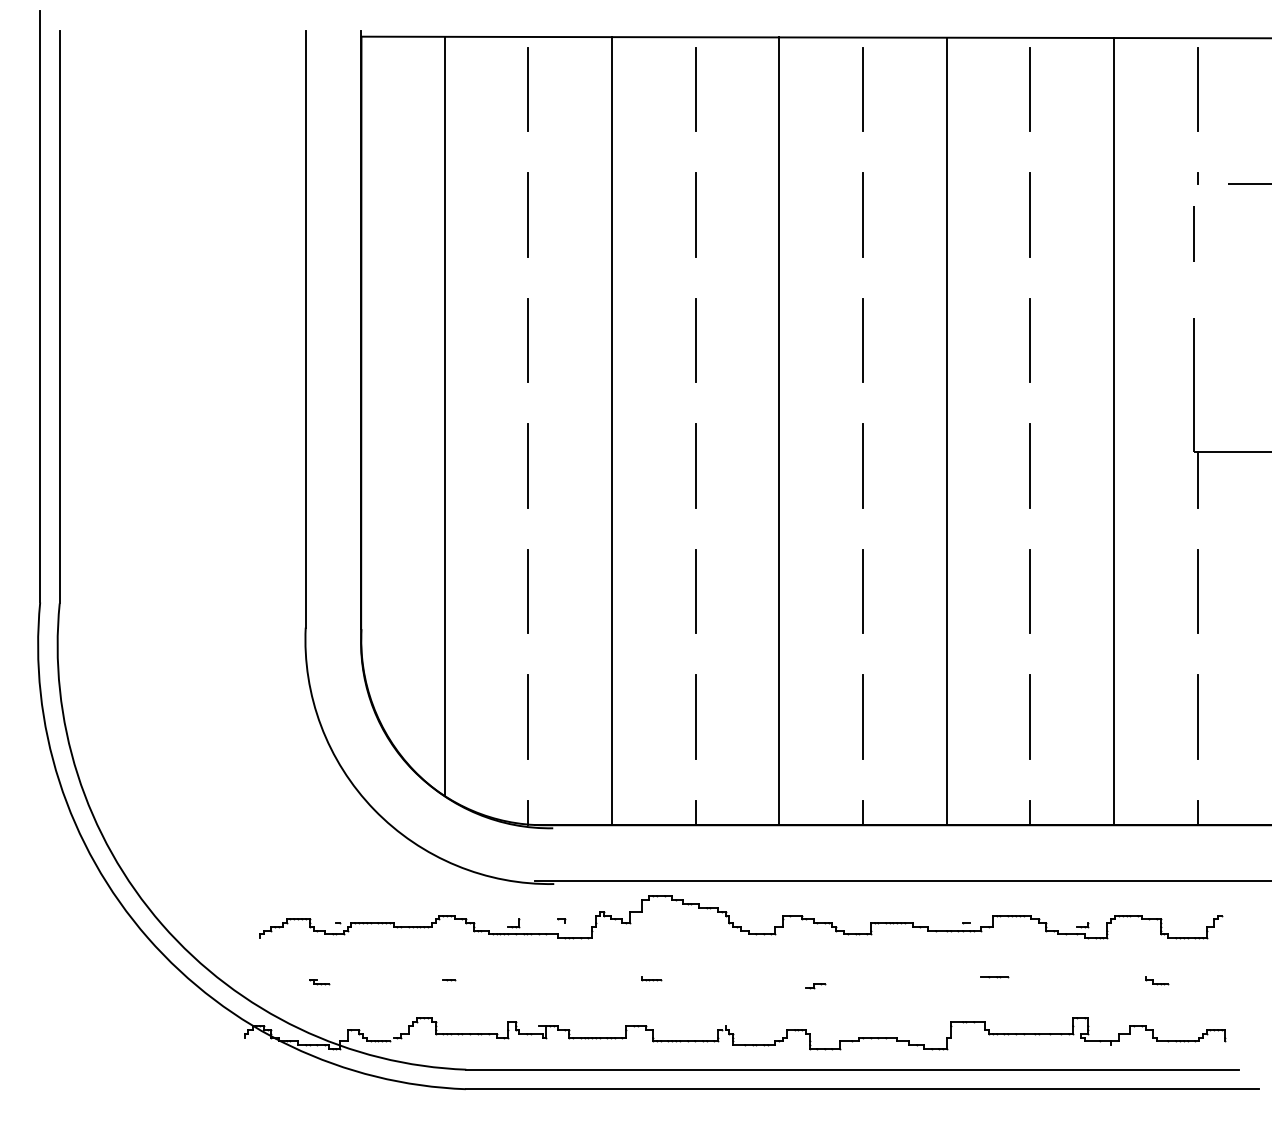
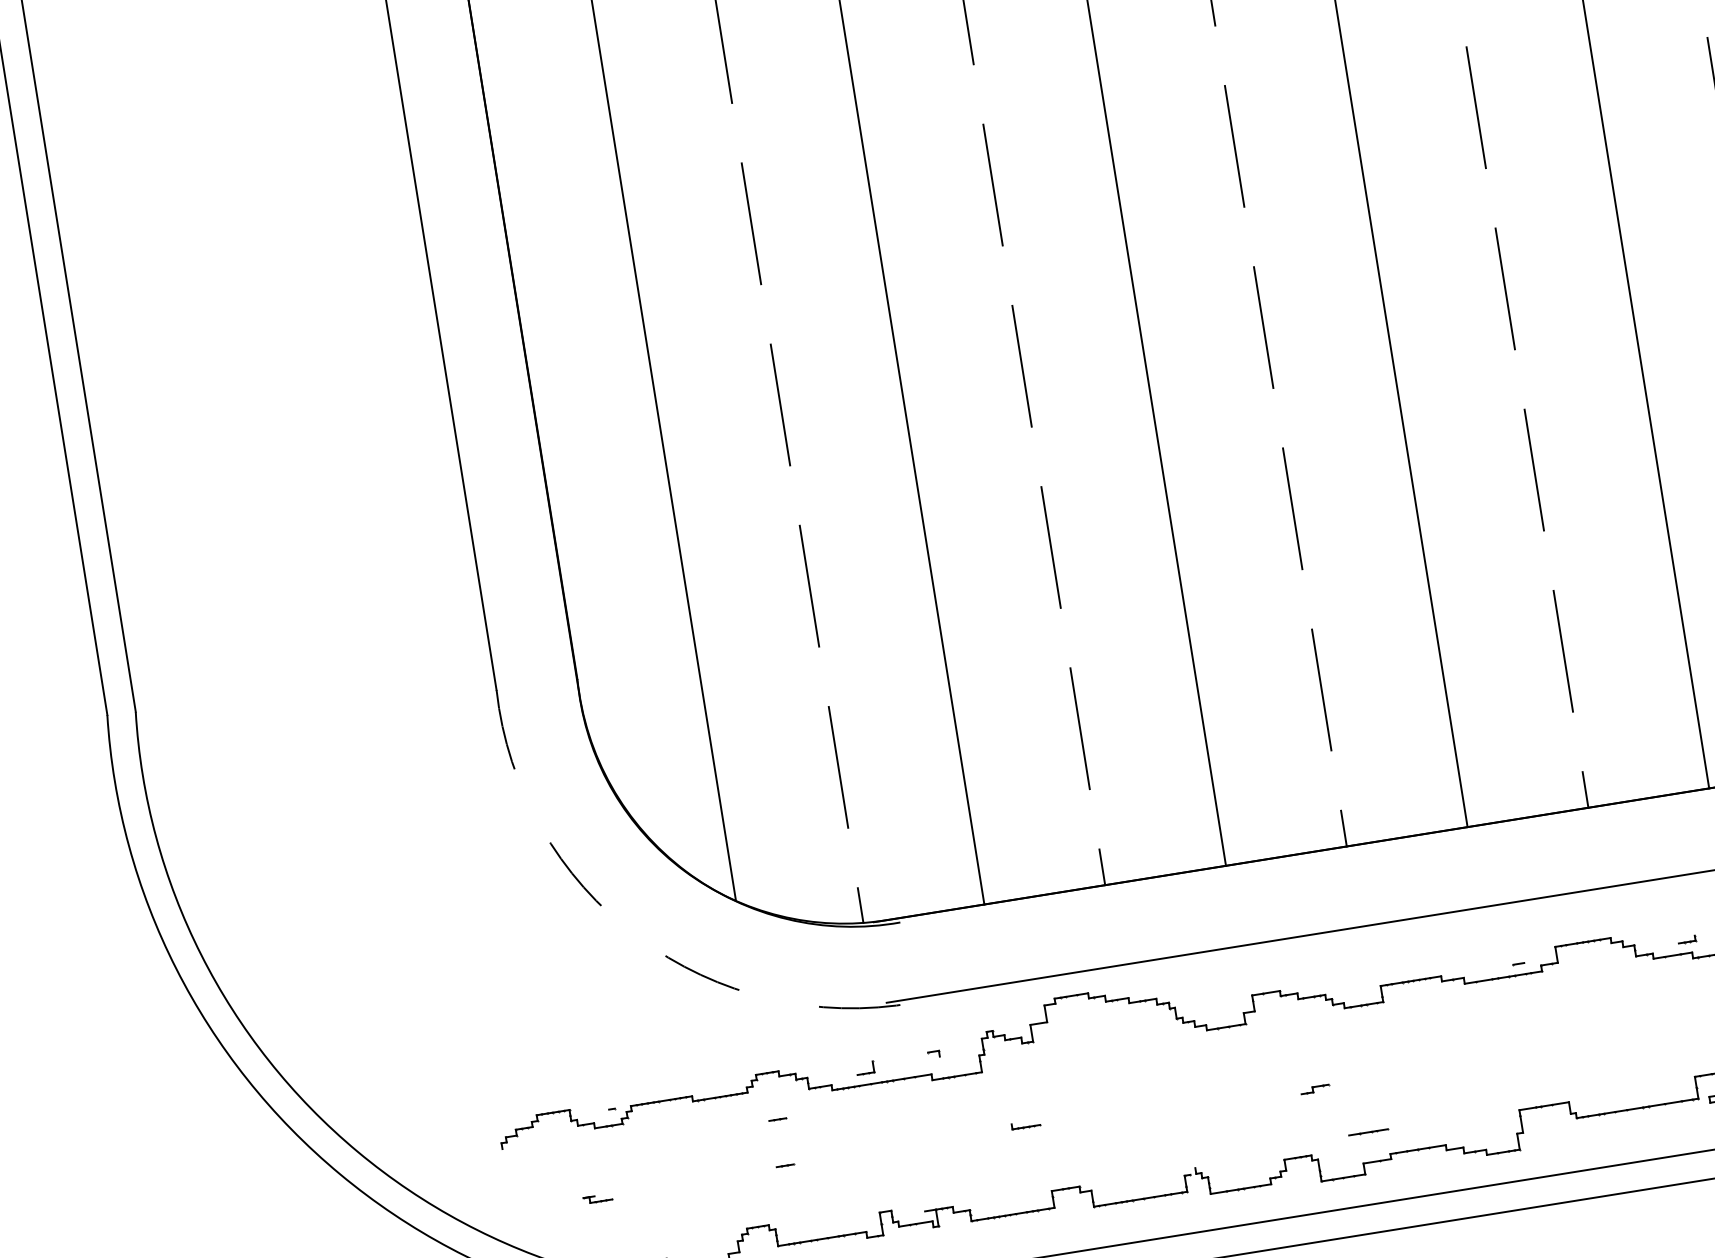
arc: (374, 809) -> (637, 936), solid -> dashed
line: (449, 948) -> (778, 1120), added
line: (994, 977) -> (1368, 1133), moved
part: (651, 978) -> (1026, 1124), moved

